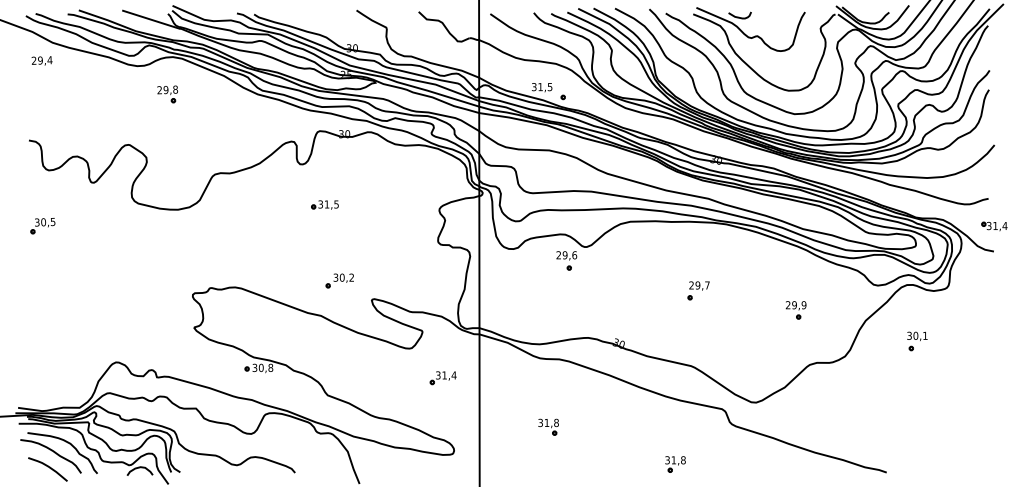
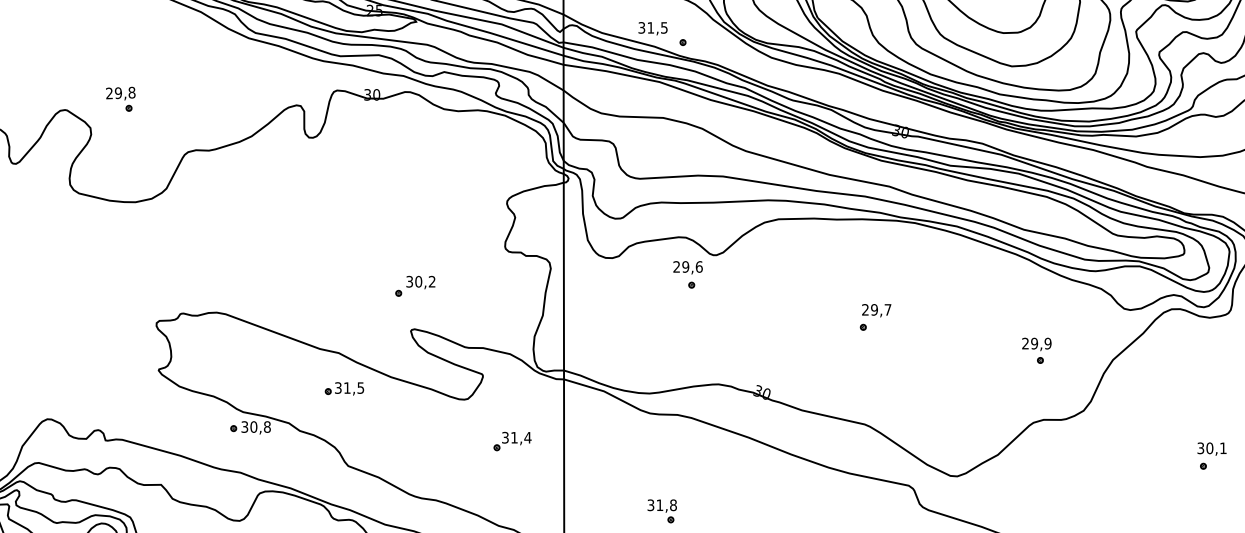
part: (167, 94) -> (120, 99), moved
part: (324, 204) -> (343, 388), moved
part: (339, 280) -> (414, 285), moved
part: (795, 310) -> (1035, 351), moved
part: (917, 341) -> (1212, 456), moved

